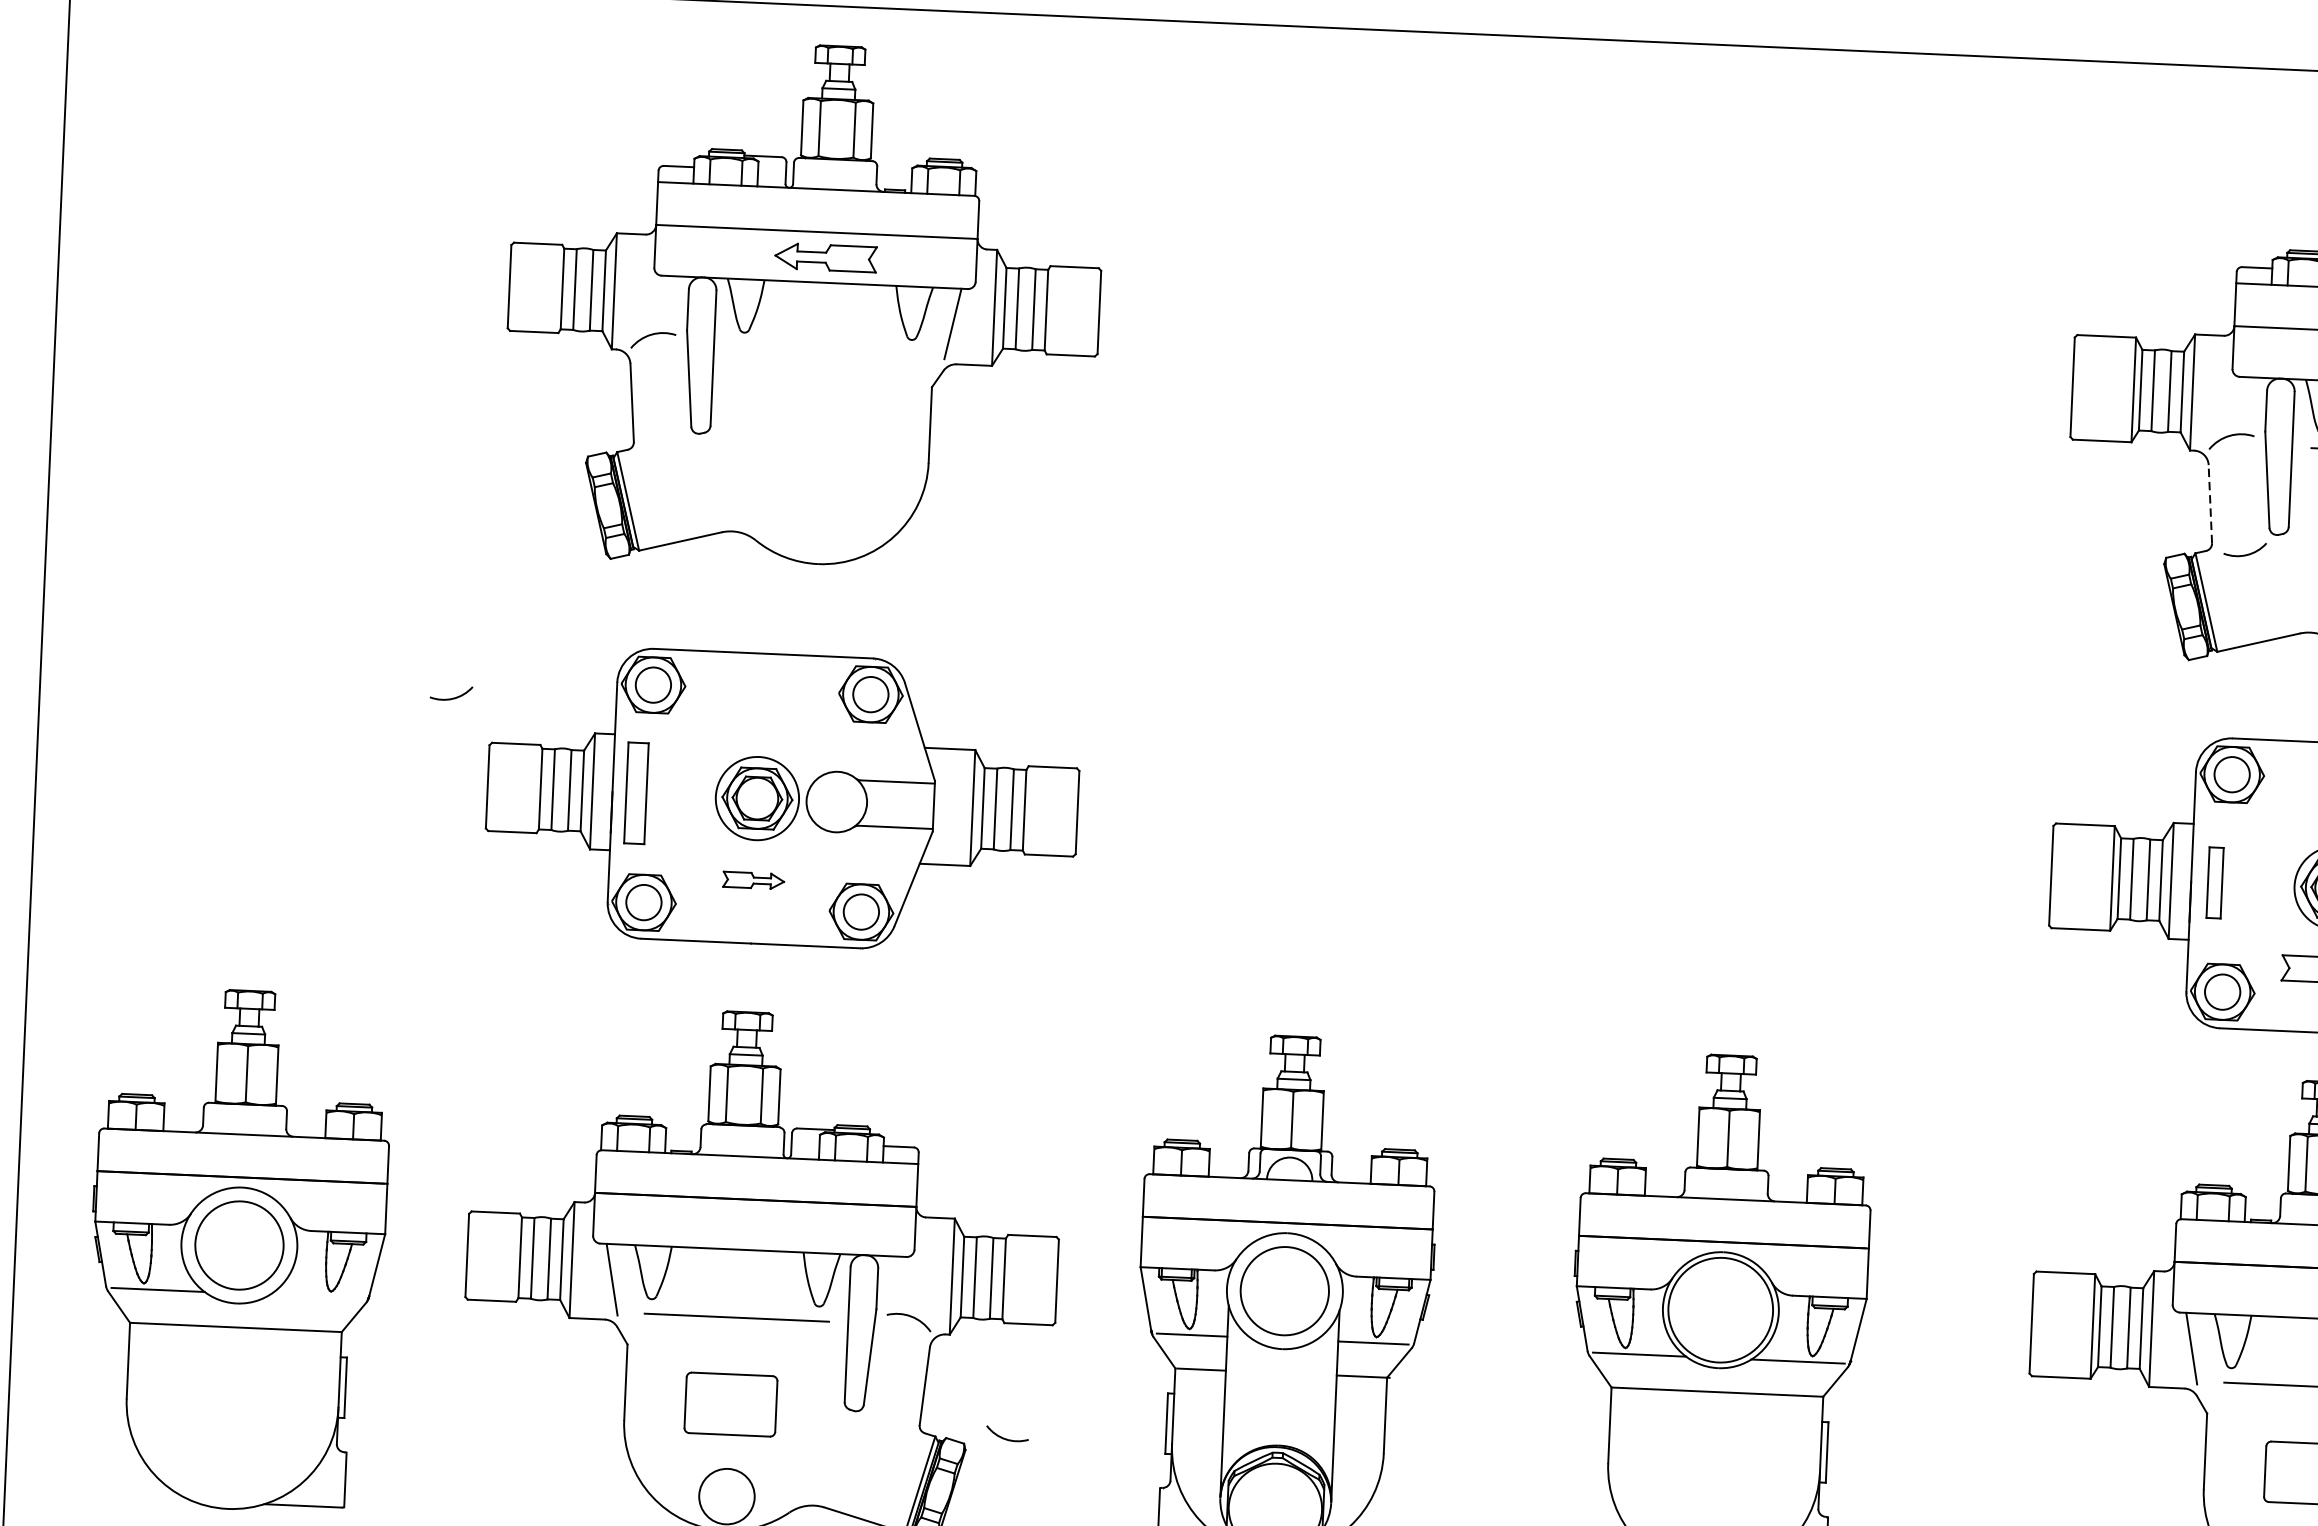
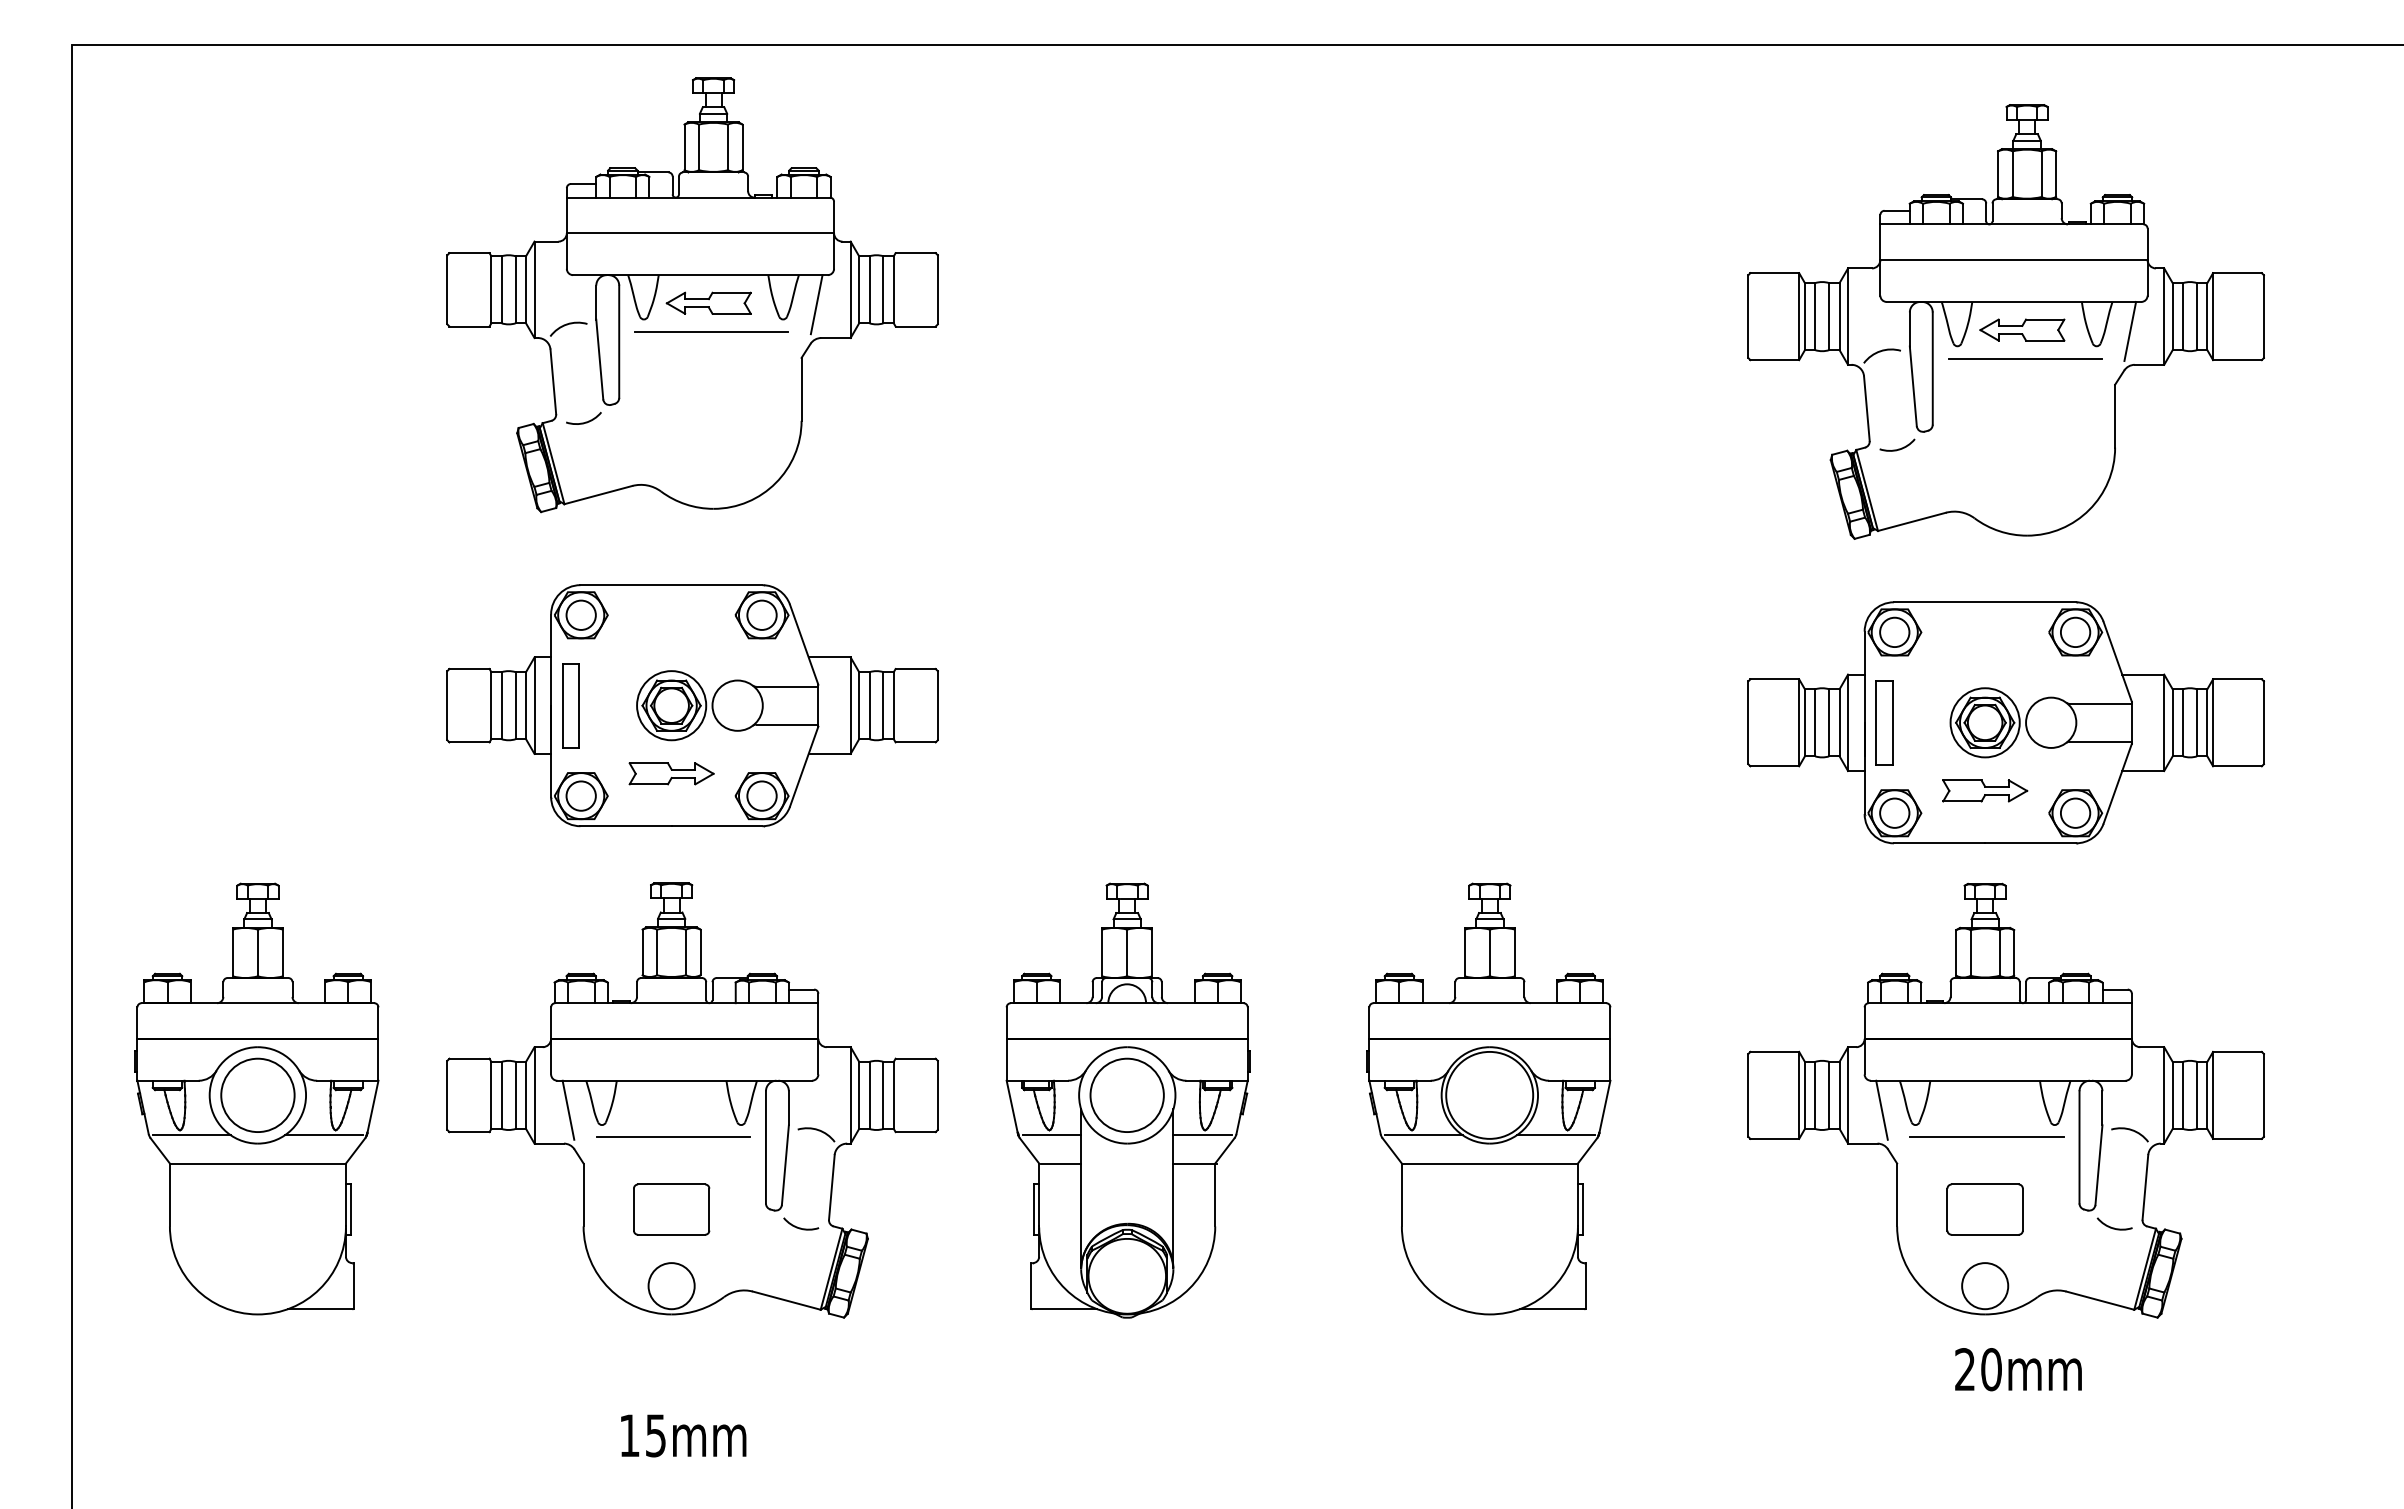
part: (825, 256) -> (708, 302), moved
line: (825, 350) -> (711, 331), added
line: (2209, 503) -> (1866, 408), dashed -> solid
arc: (453, 697) -> (585, 421), moved
part: (753, 880) -> (671, 773), size x1.67
part: (2215, 882) -> (1884, 722), size x1.43
line: (316, 1297) -> (323, 1135), added
arc: (1006, 1438) -> (800, 1227), moved

